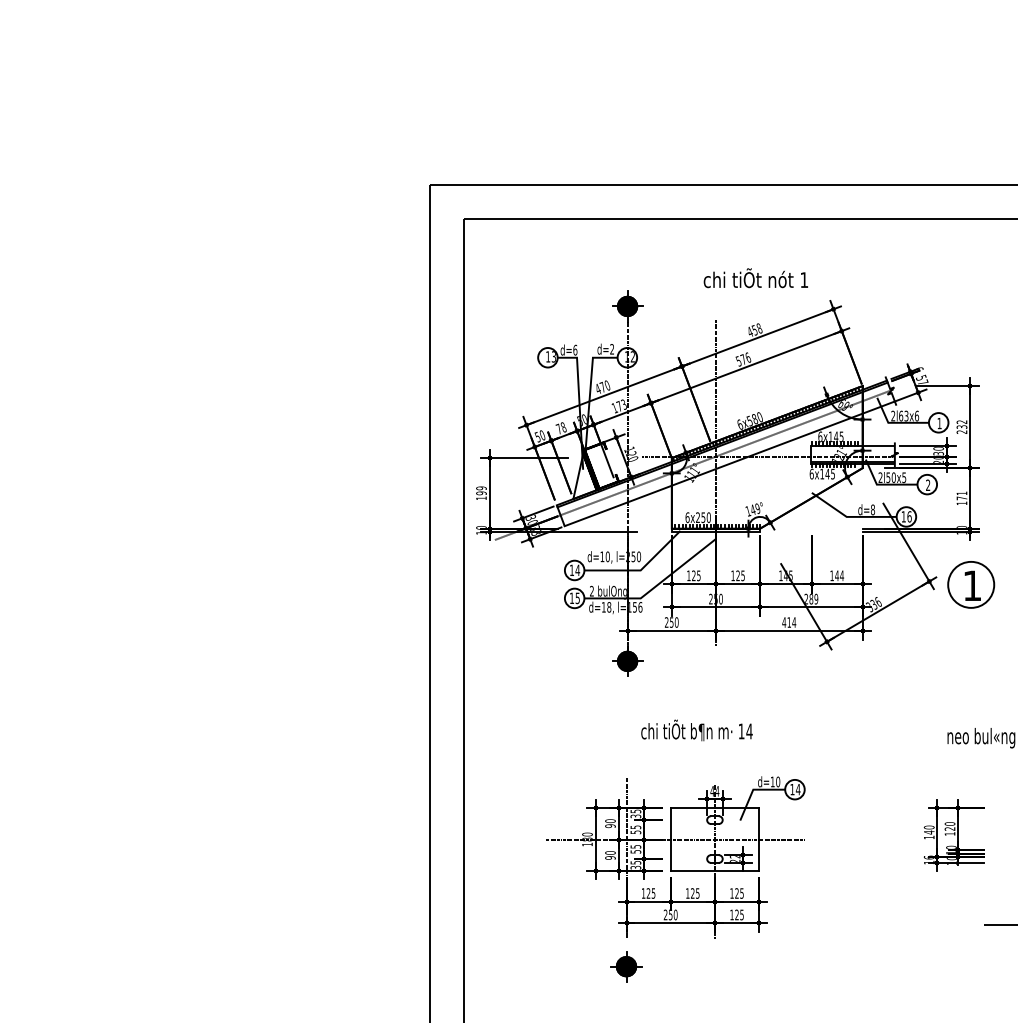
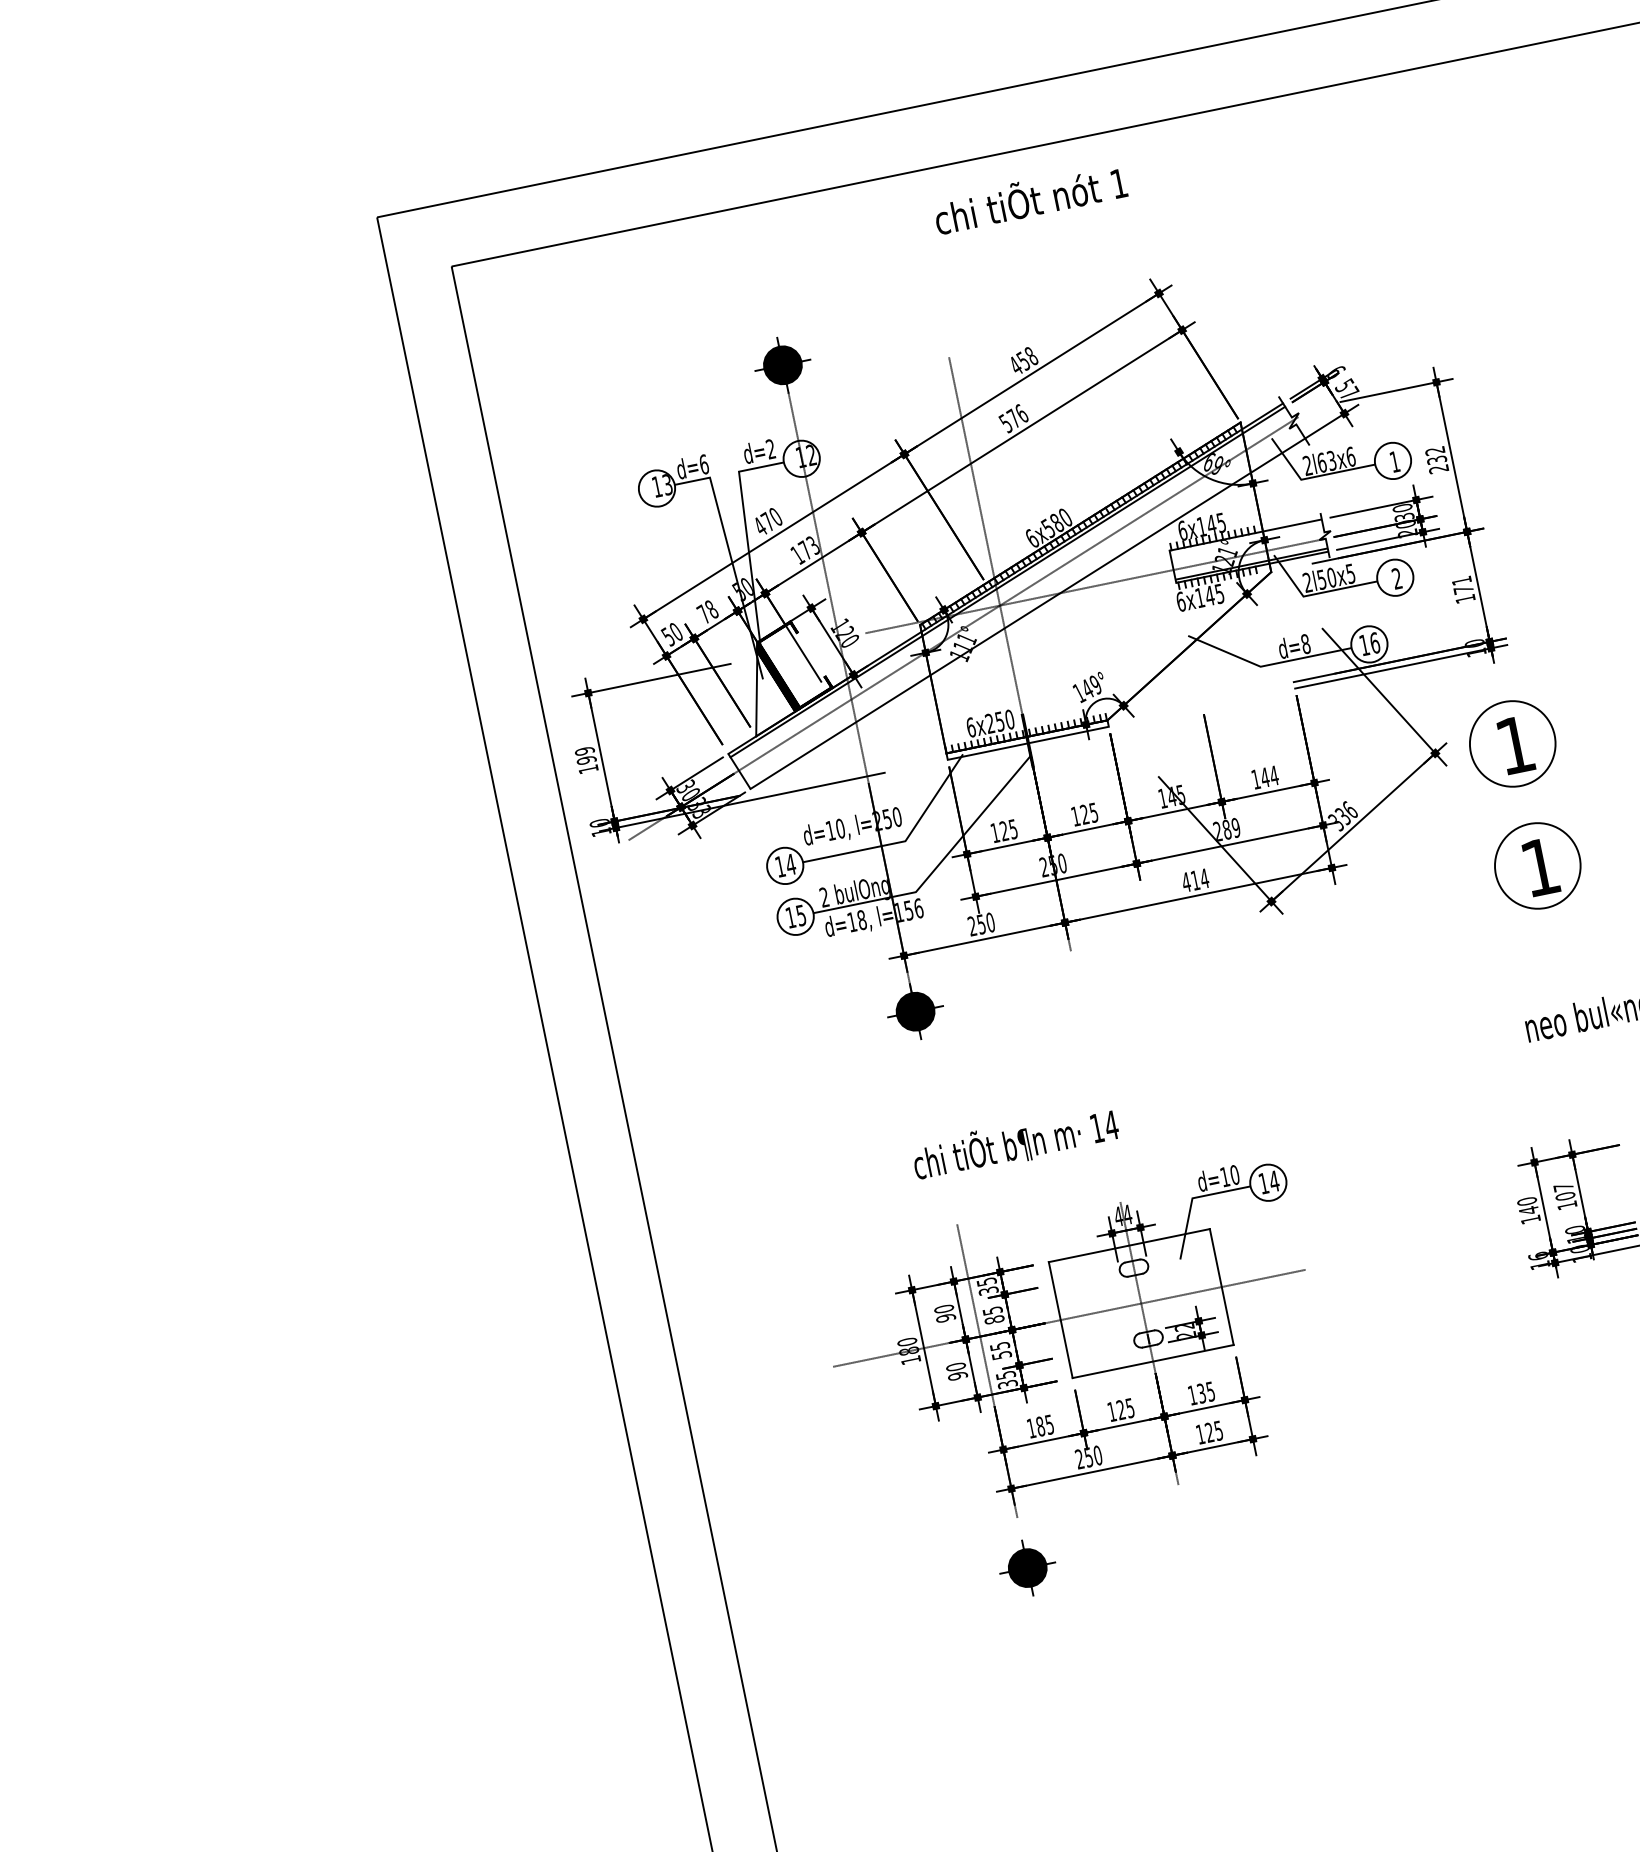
text: (755, 278) -> (1029, 199), moved
part: (971, 651) -> (1538, 865), added
text: (696, 730) -> (1014, 1143), moved
text: (949, 826) -> (1563, 1192), 120 -> 107
text: (635, 832) -> (993, 1320), 55 -> 85
text: (648, 893) -> (1040, 1426), 125 -> 185
text: (736, 893) -> (1200, 1393), 125 -> 135

